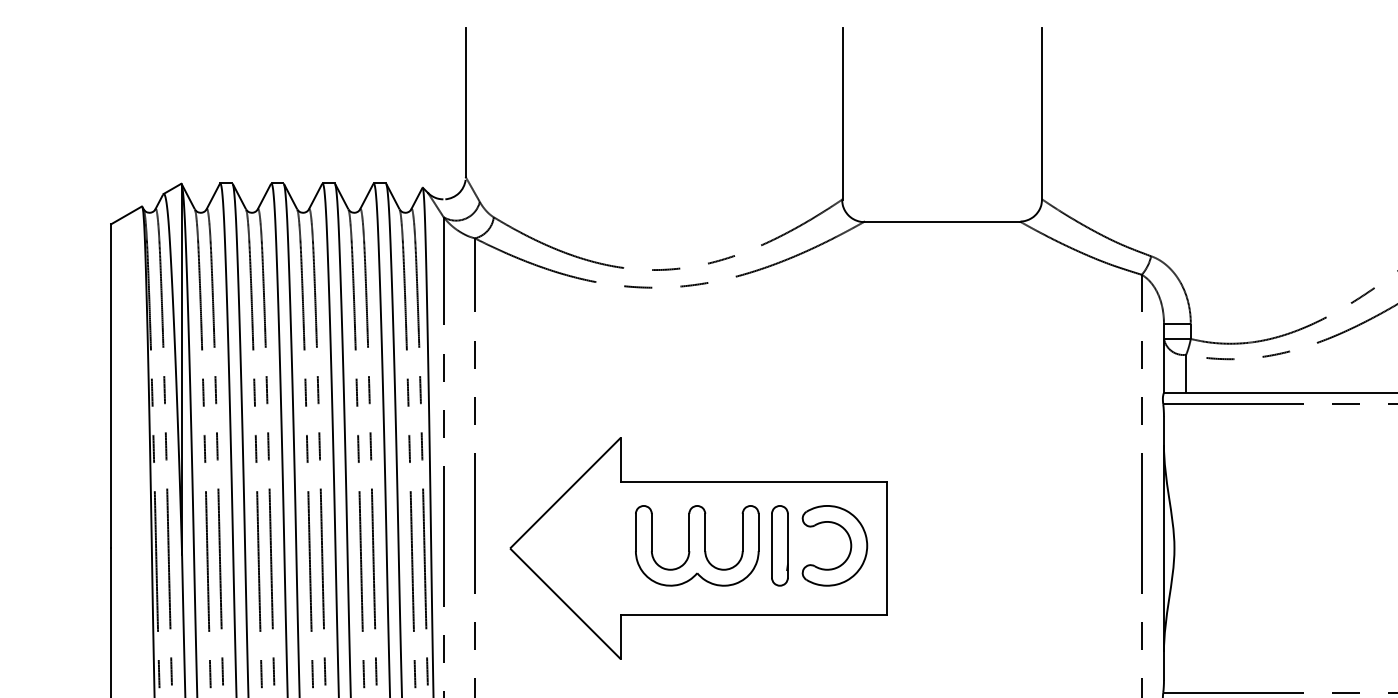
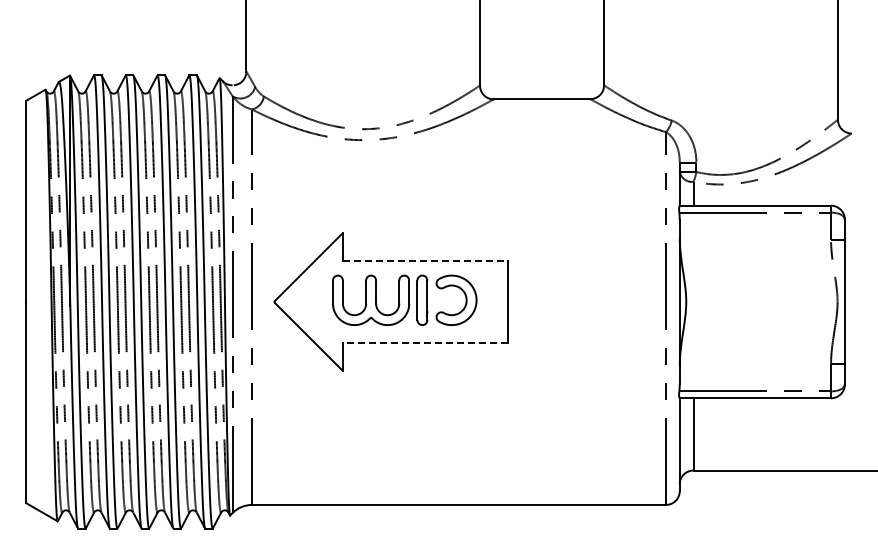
line: (754, 481) -> (425, 260), solid -> dashed
part: (751, 544) -> (404, 299), moved
line: (754, 615) -> (425, 343), solid -> dashed

